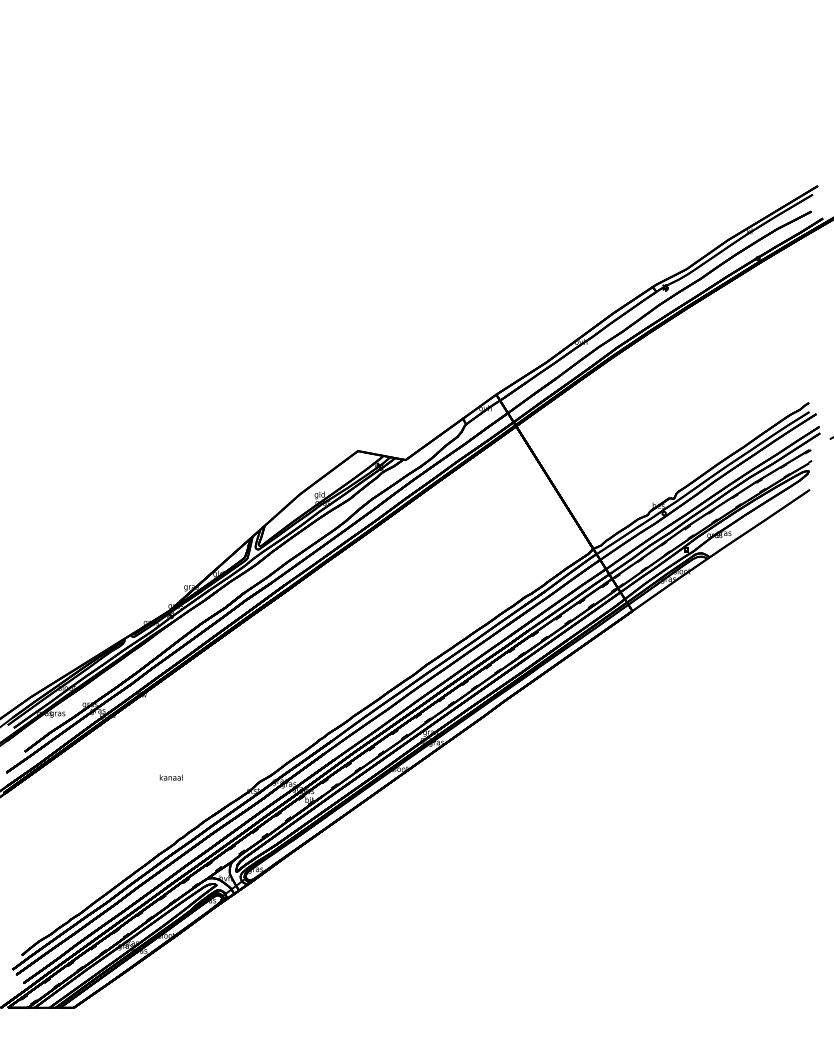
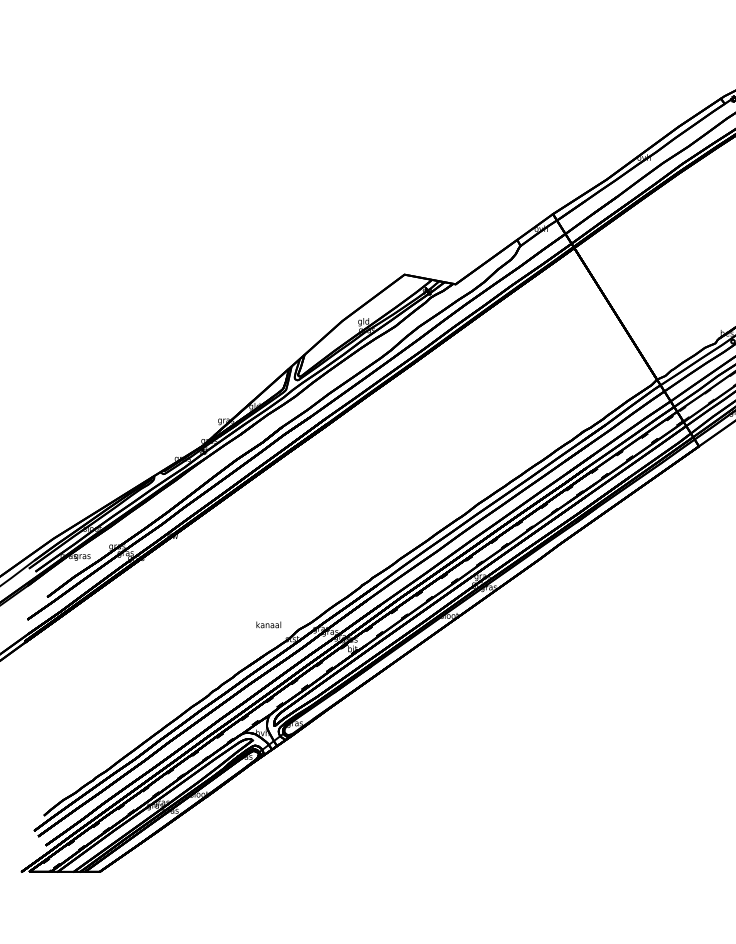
text: (171, 777) -> (268, 624), moved

